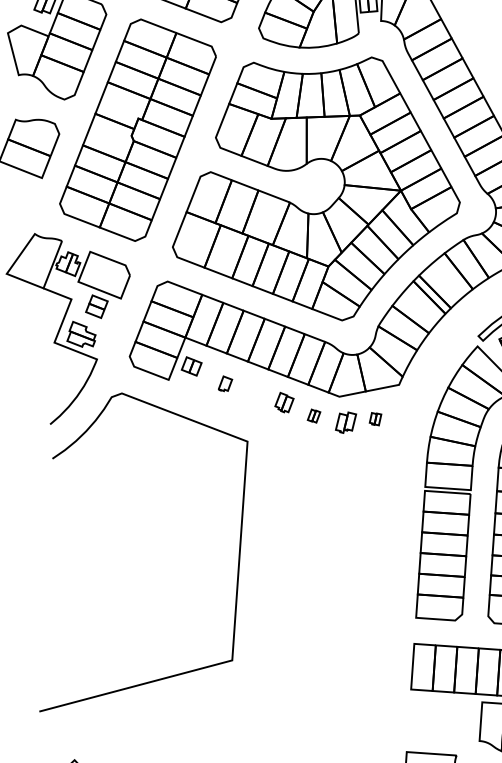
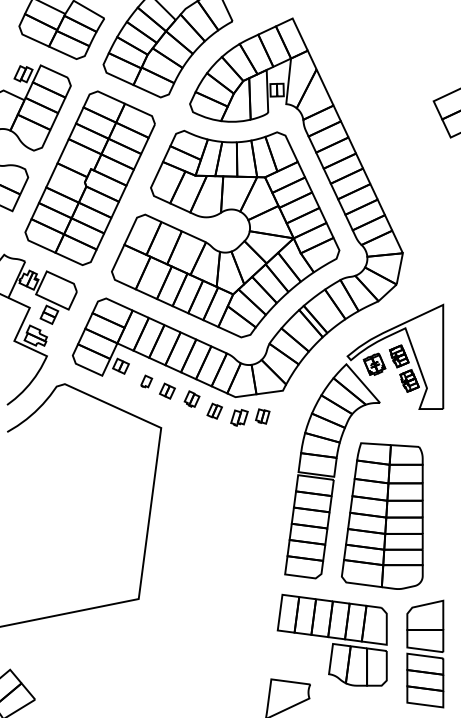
part: (252, 393) -> (167, 390), added
part: (313, 415) -> (214, 410), size x1.43
part: (375, 419) -> (262, 416), size x1.43

